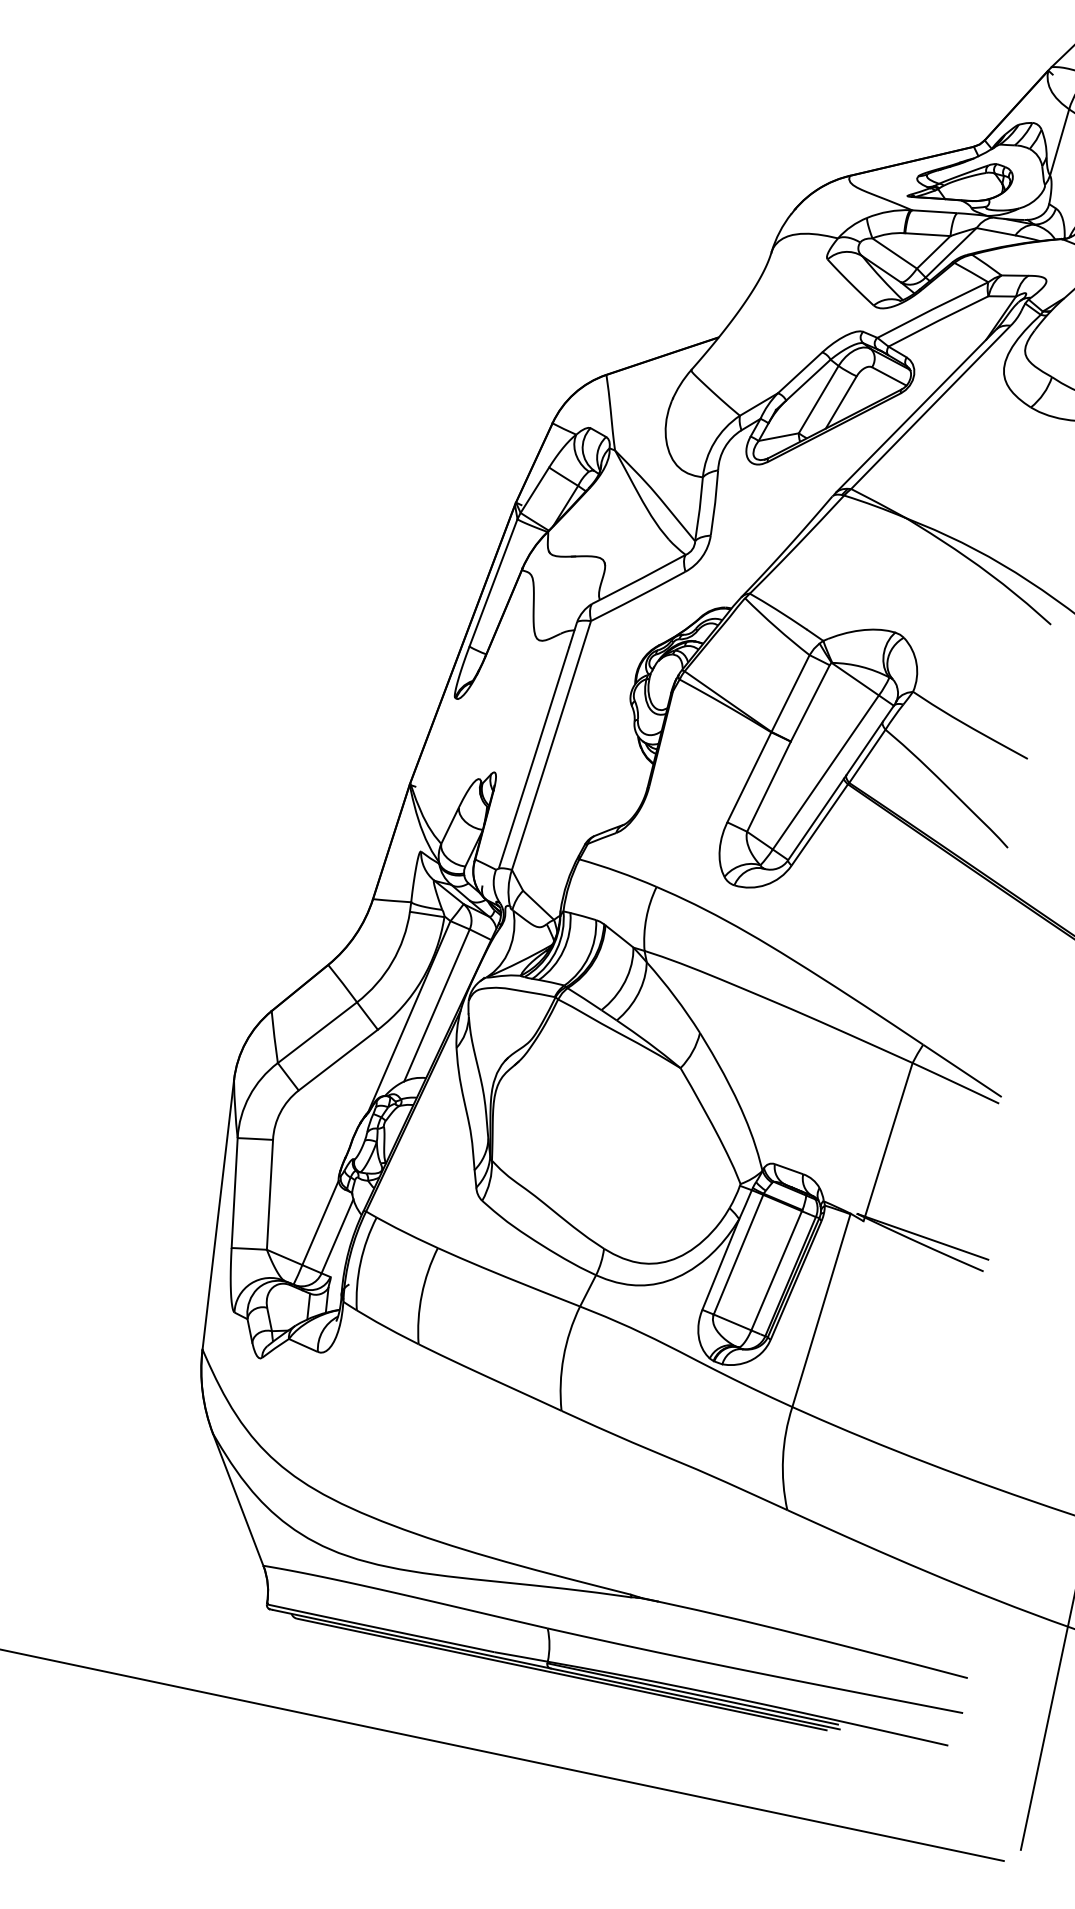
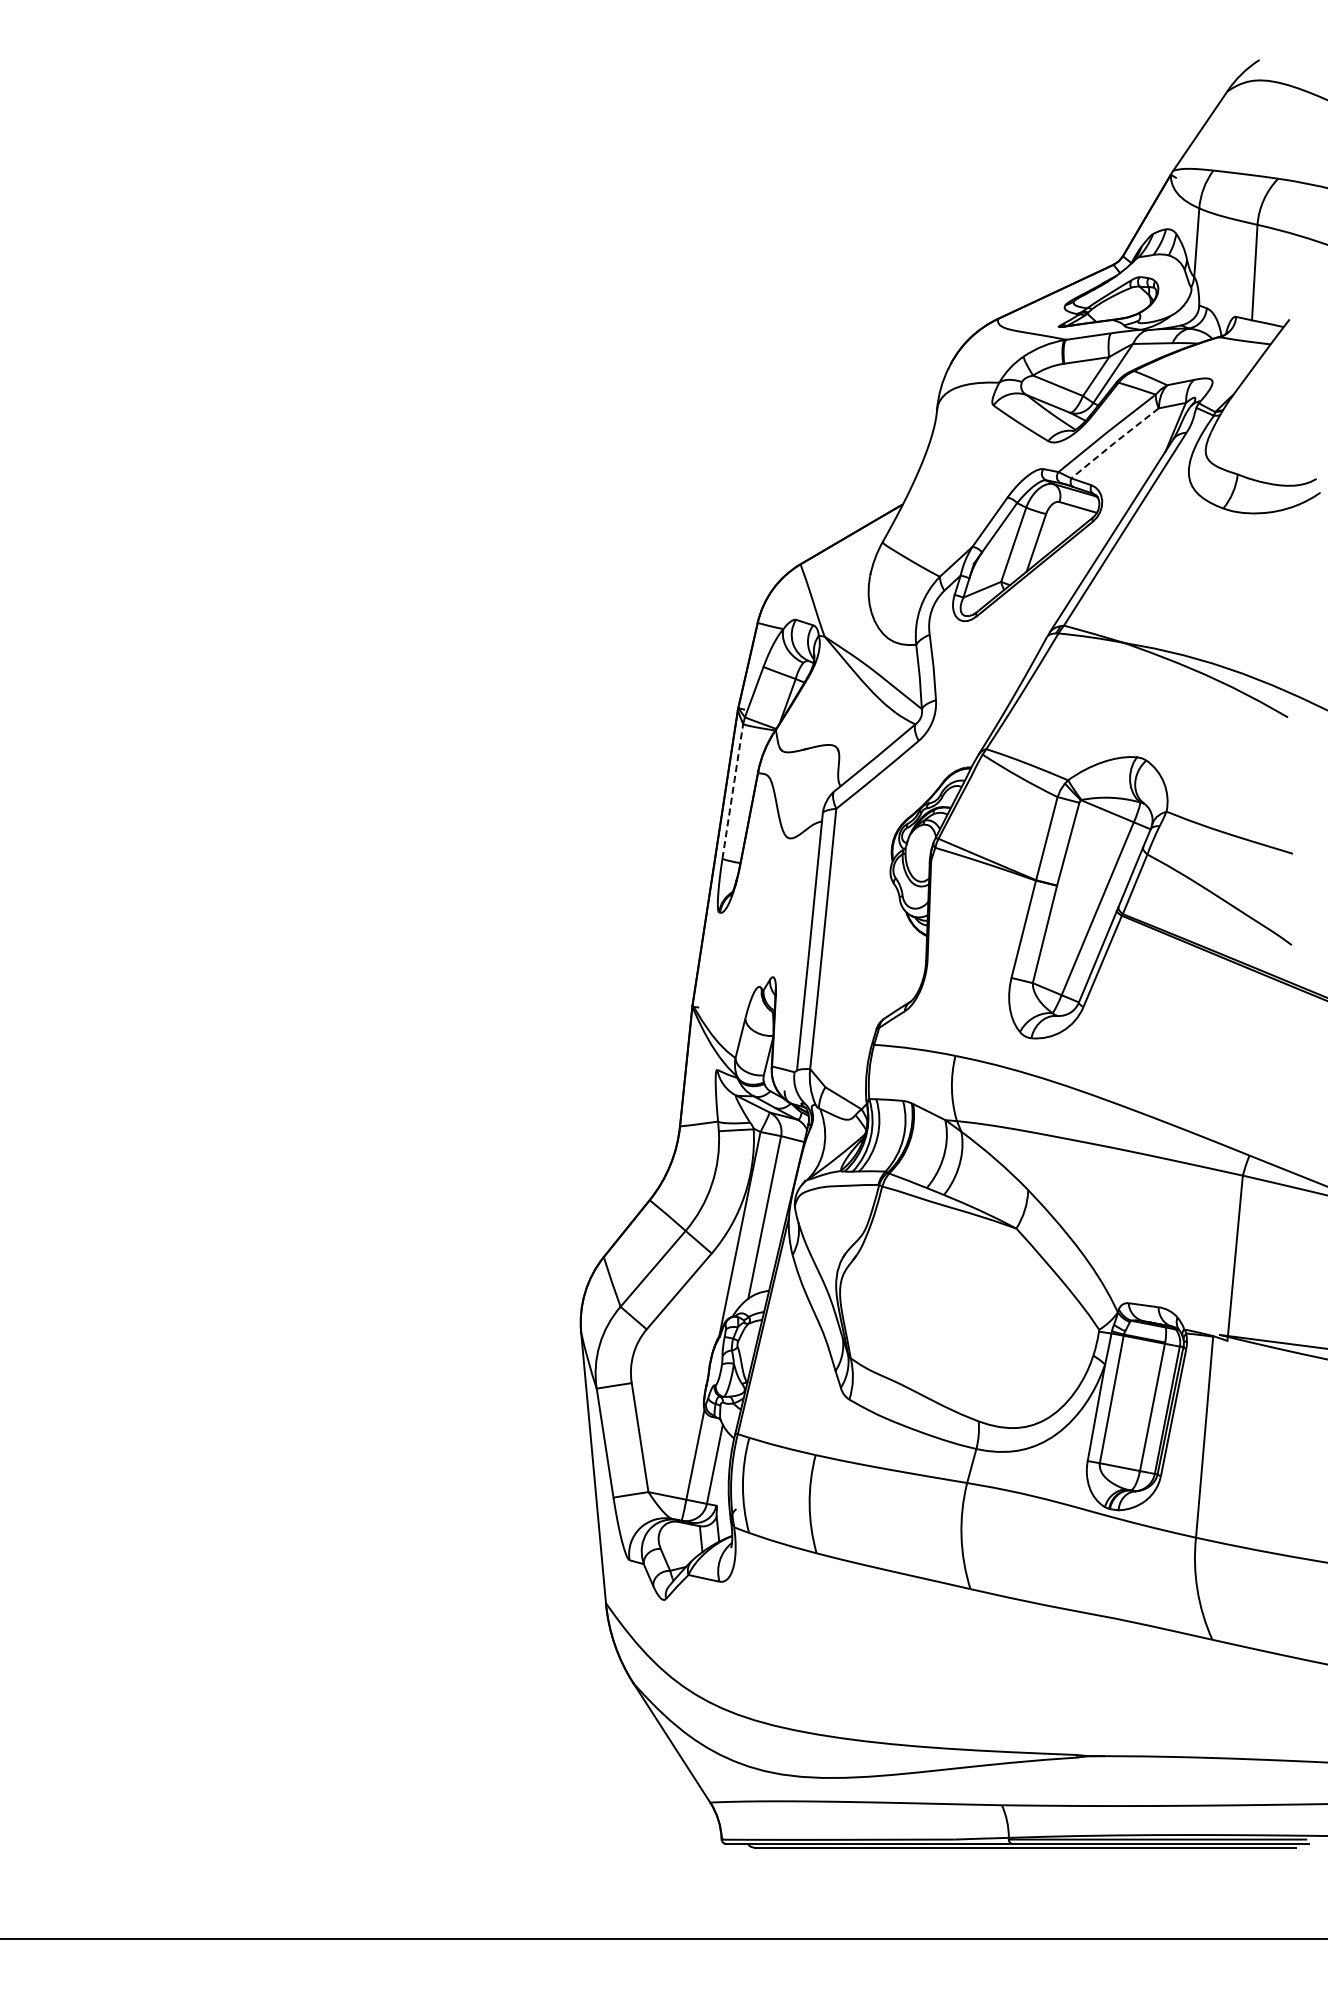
line: (938, 320) -> (1114, 442), solid -> dashed
line: (493, 582) -> (732, 791), solid -> dashed

